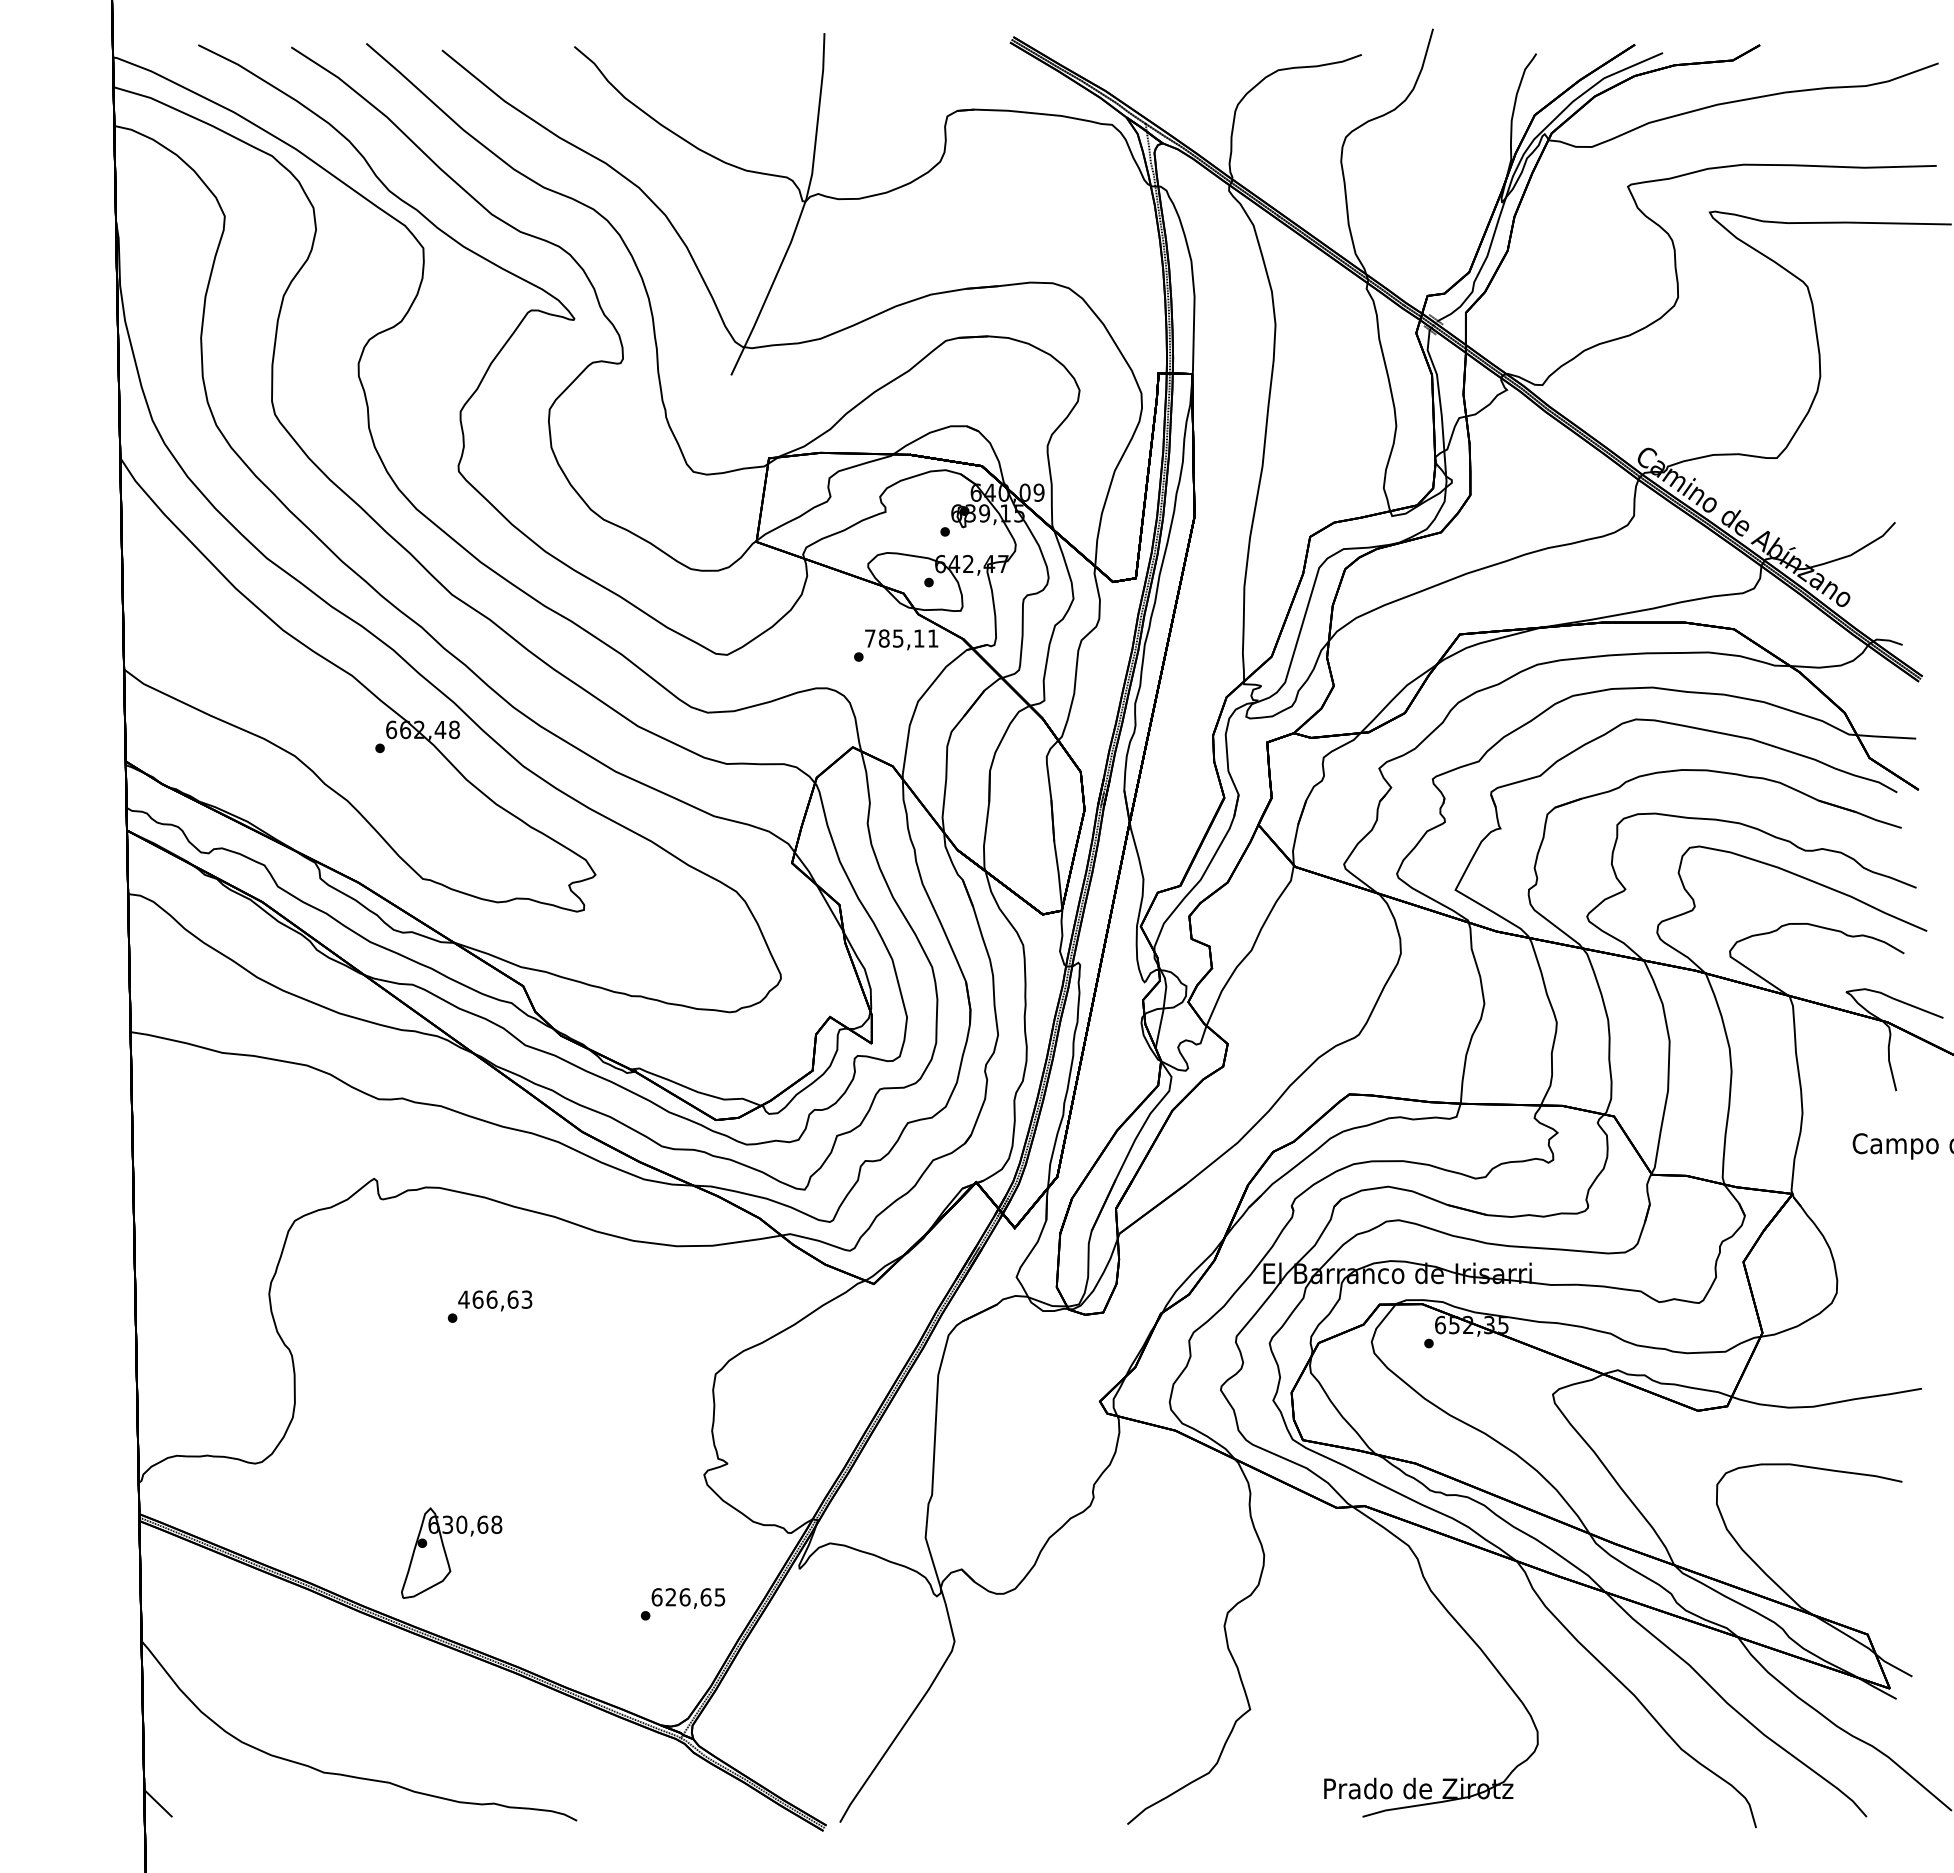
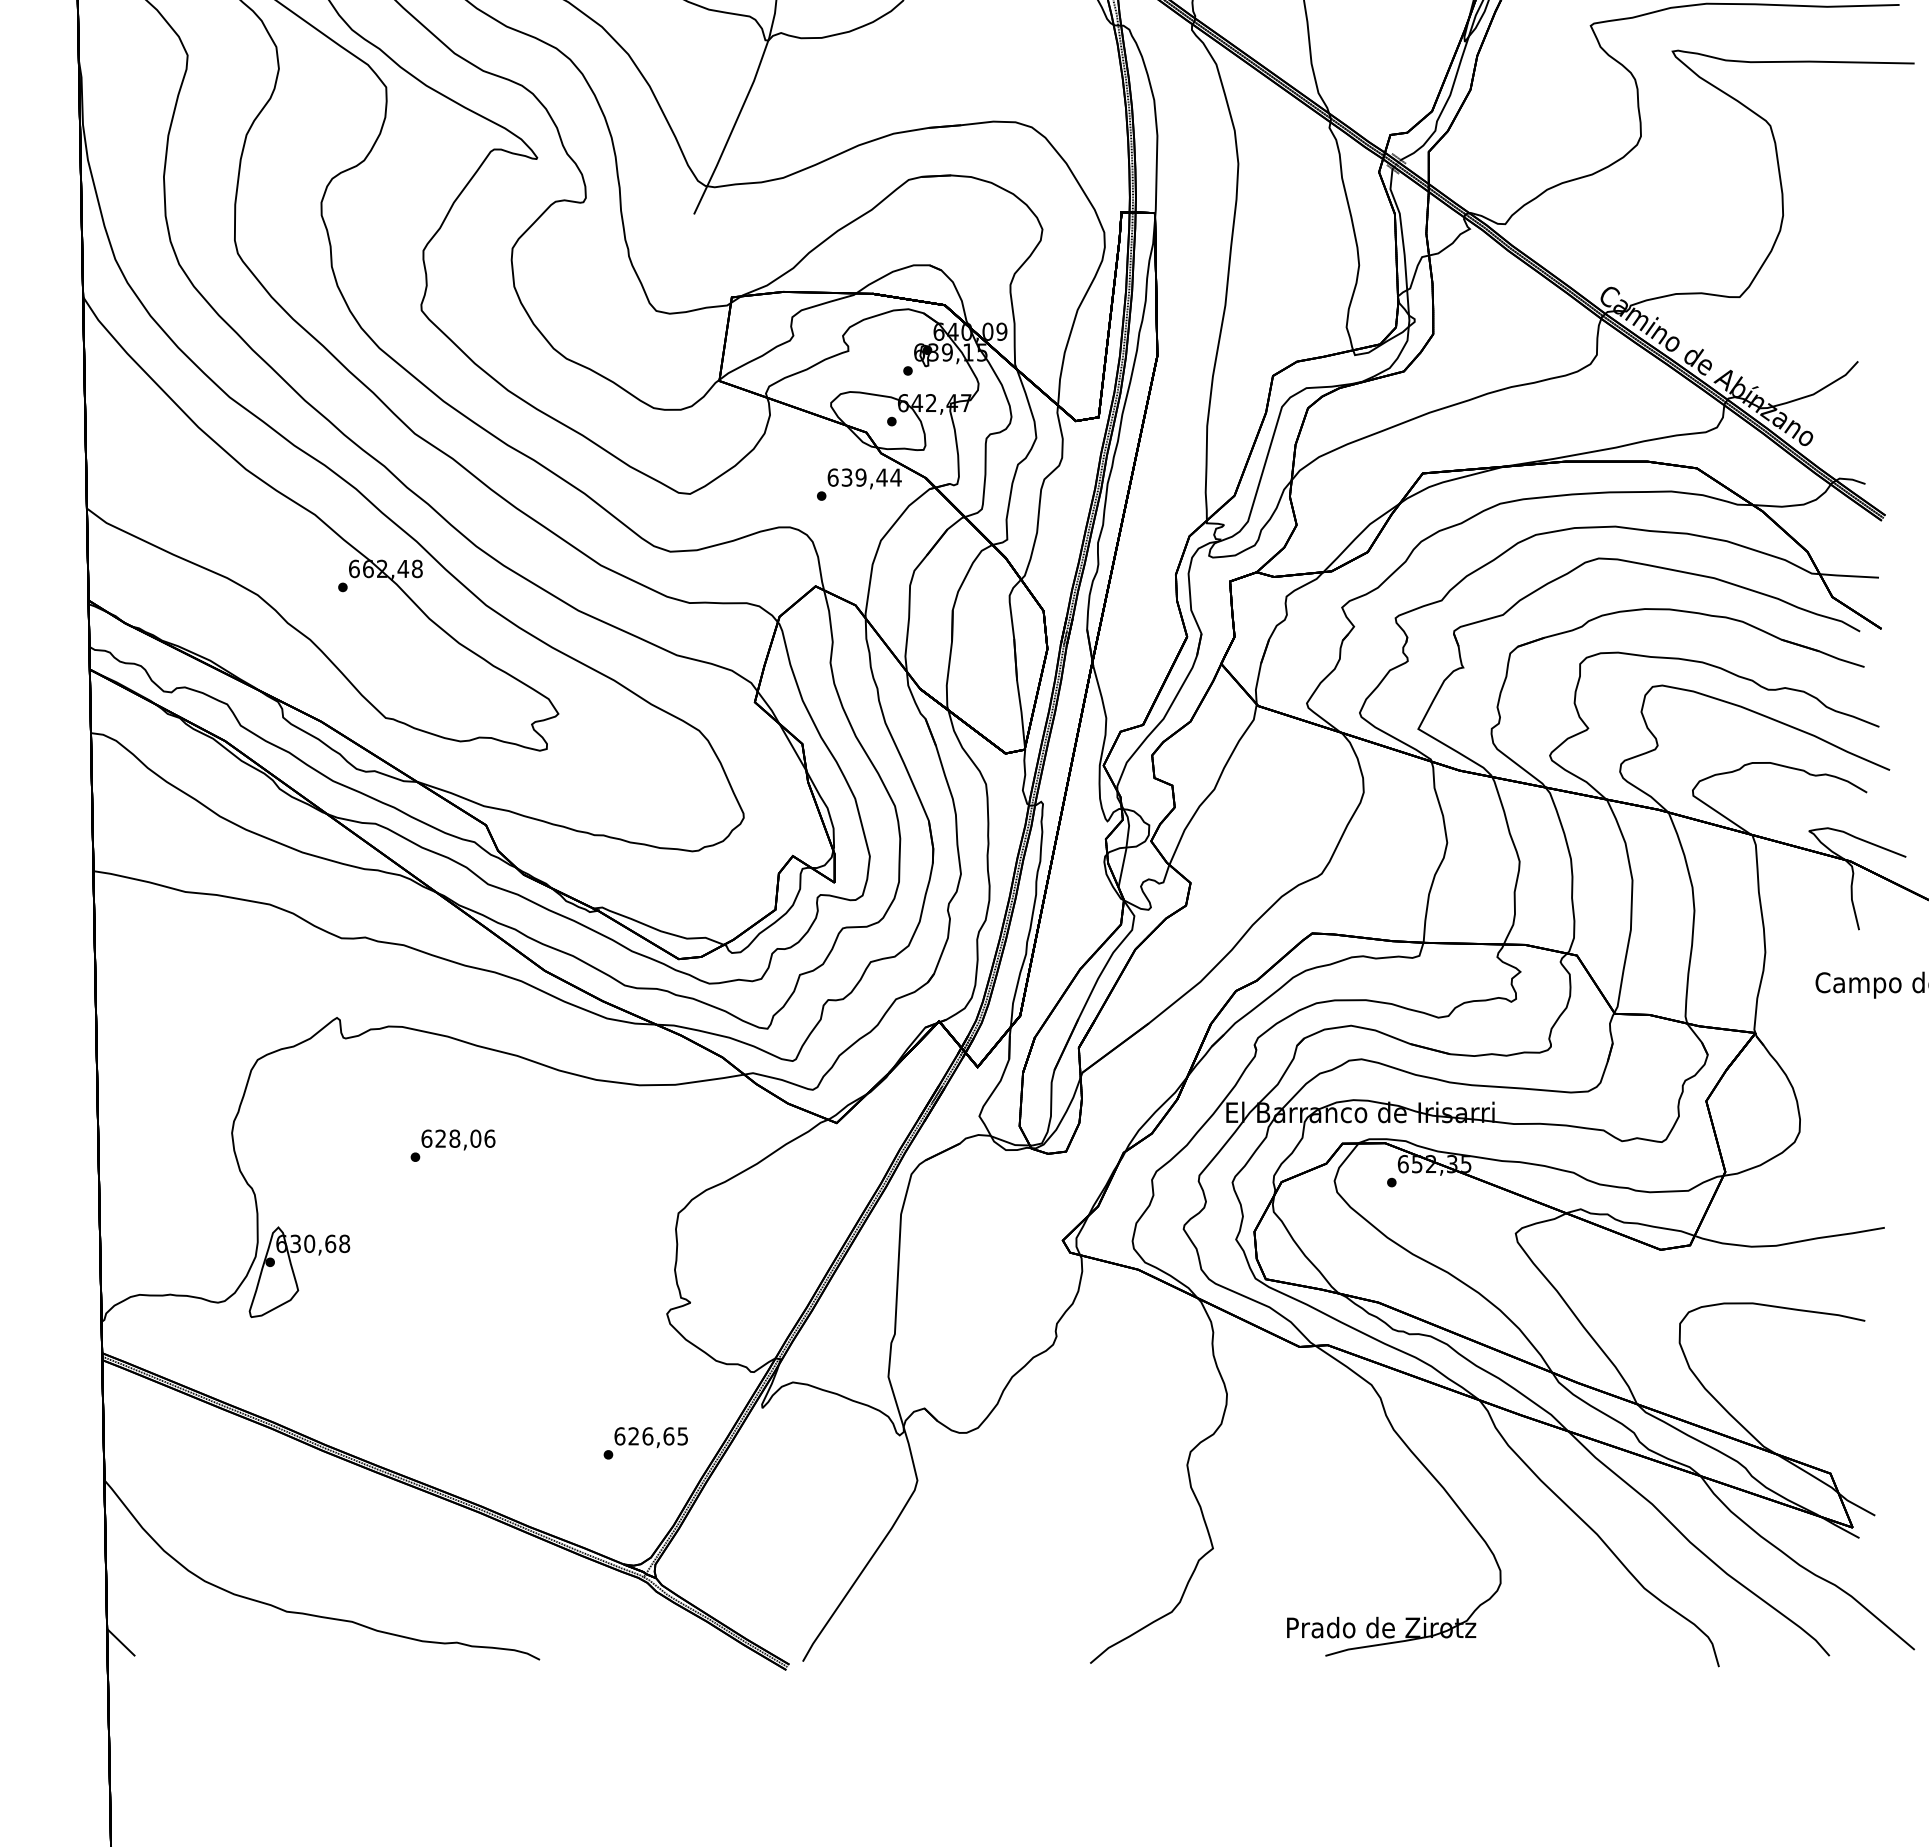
text: (901, 638) -> (864, 477), 785,11 -> 639,44
text: (495, 1299) -> (458, 1138), 466,63 -> 628,06
part: (451, 1552) -> (299, 1271), moved

